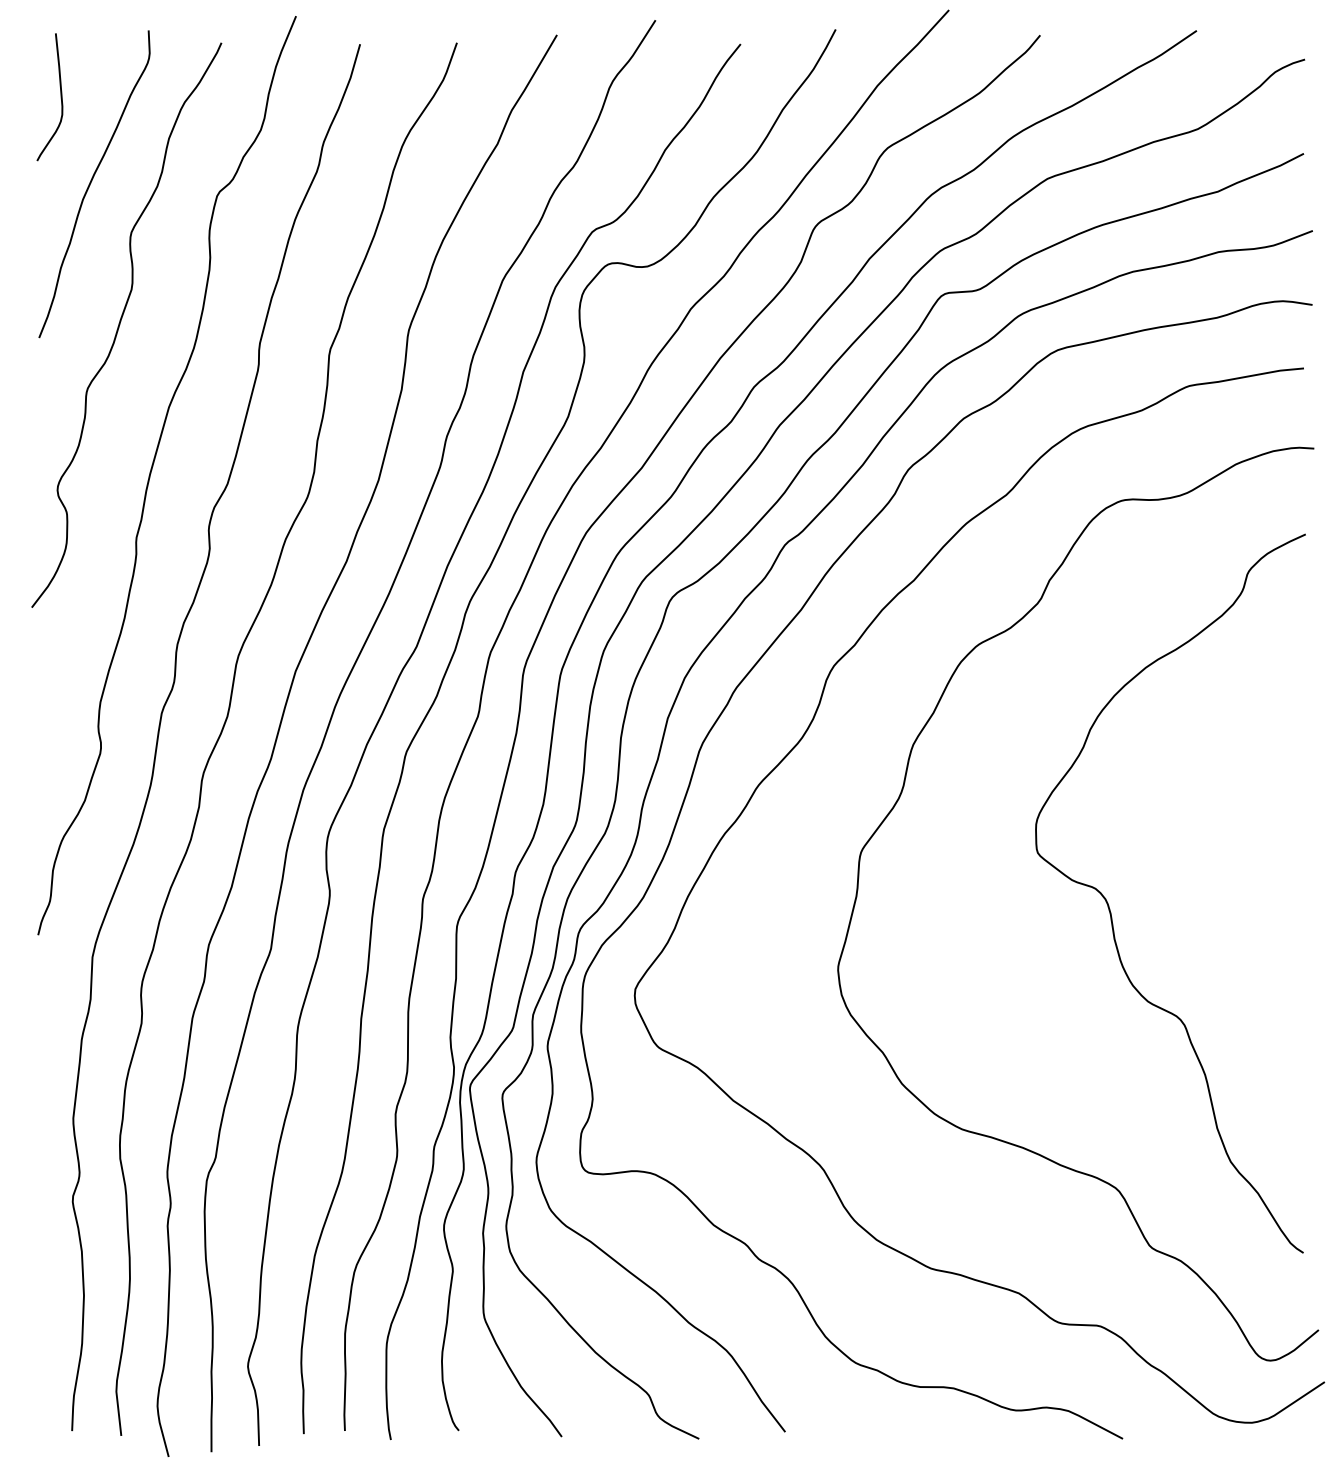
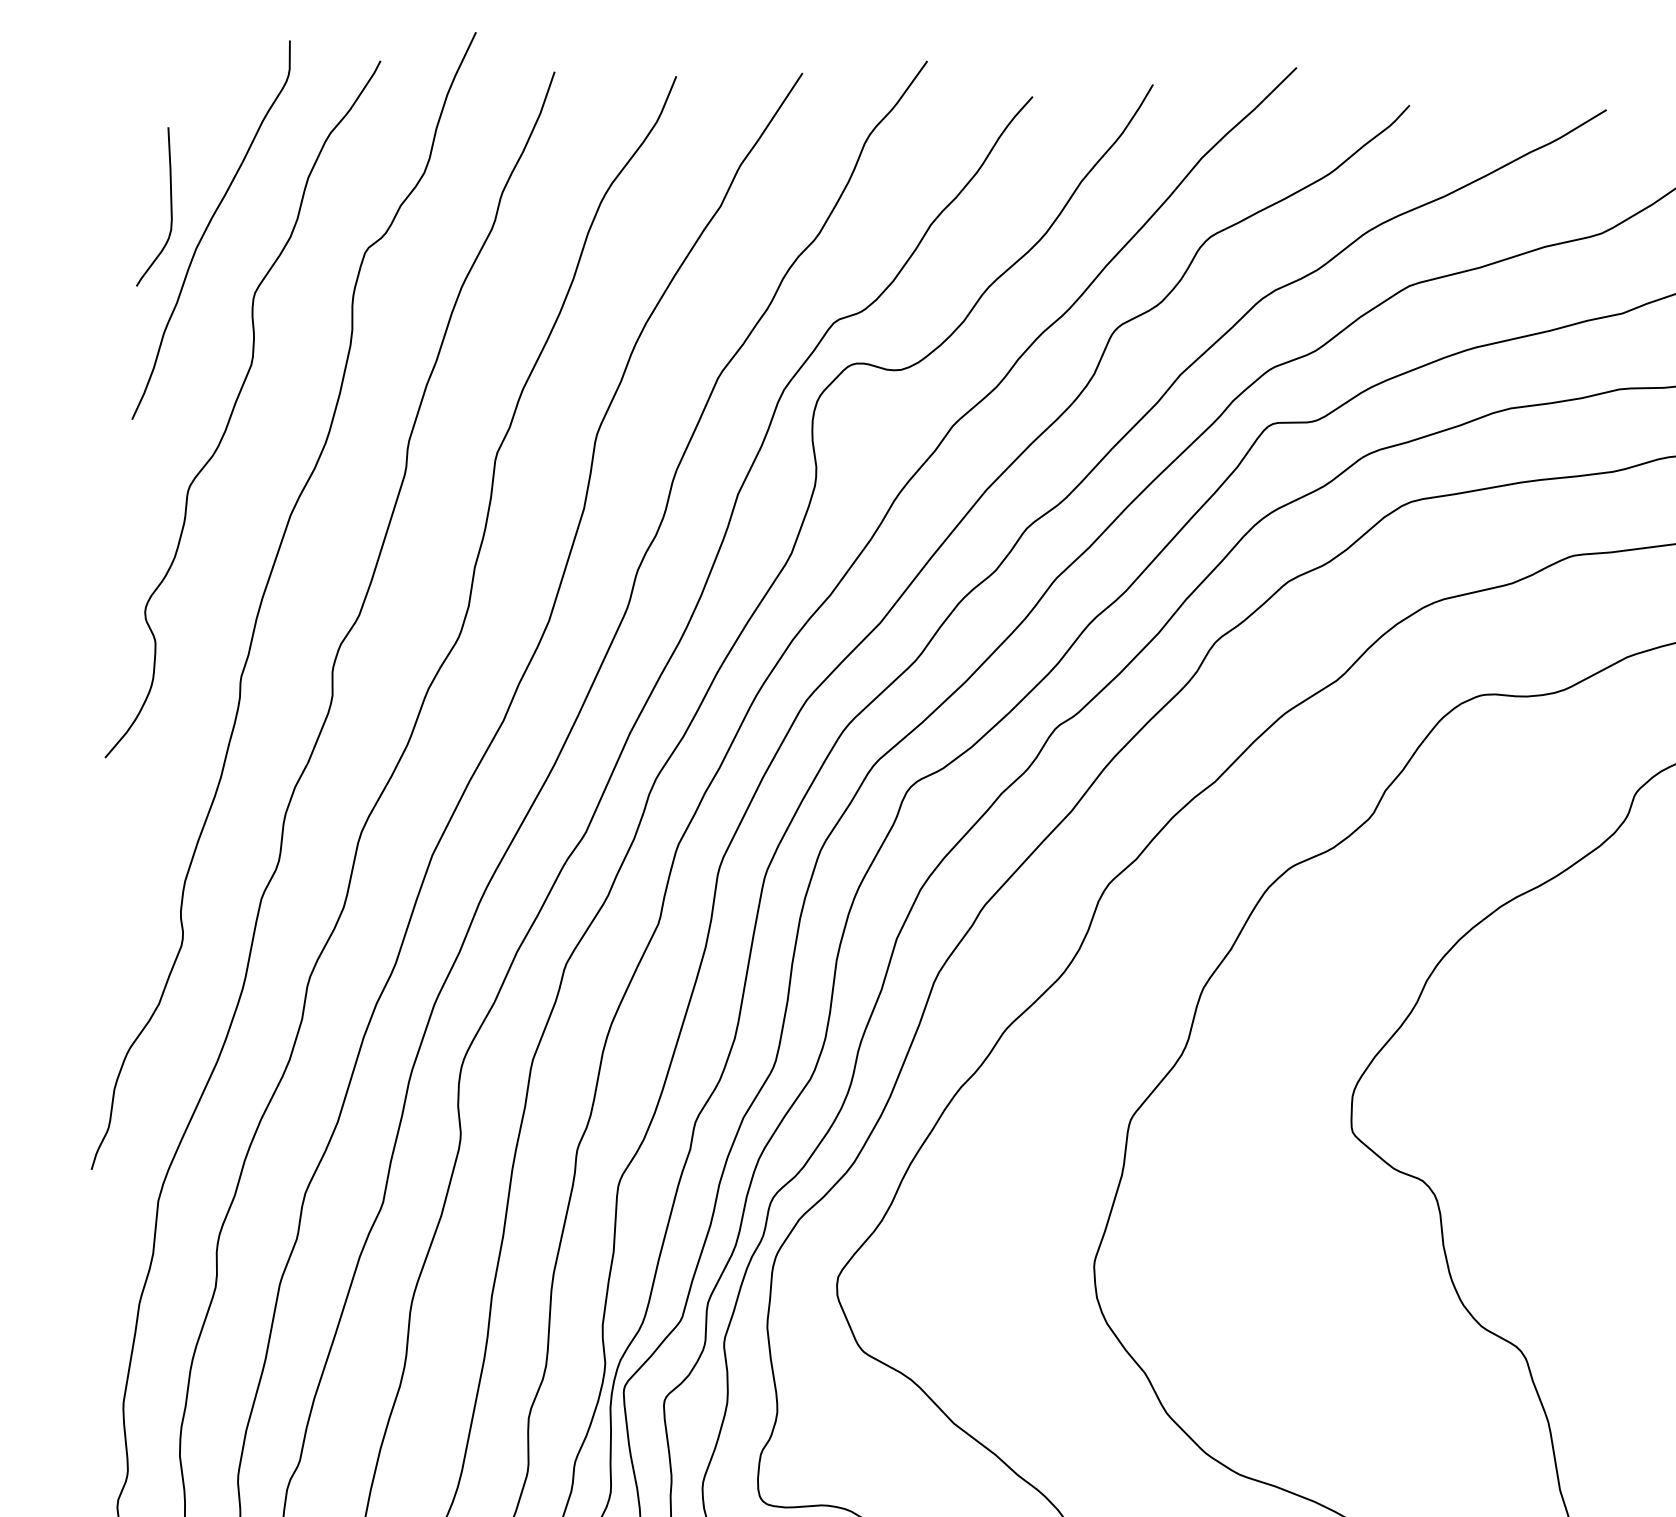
curve: (60, 97) -> (170, 208), moved

